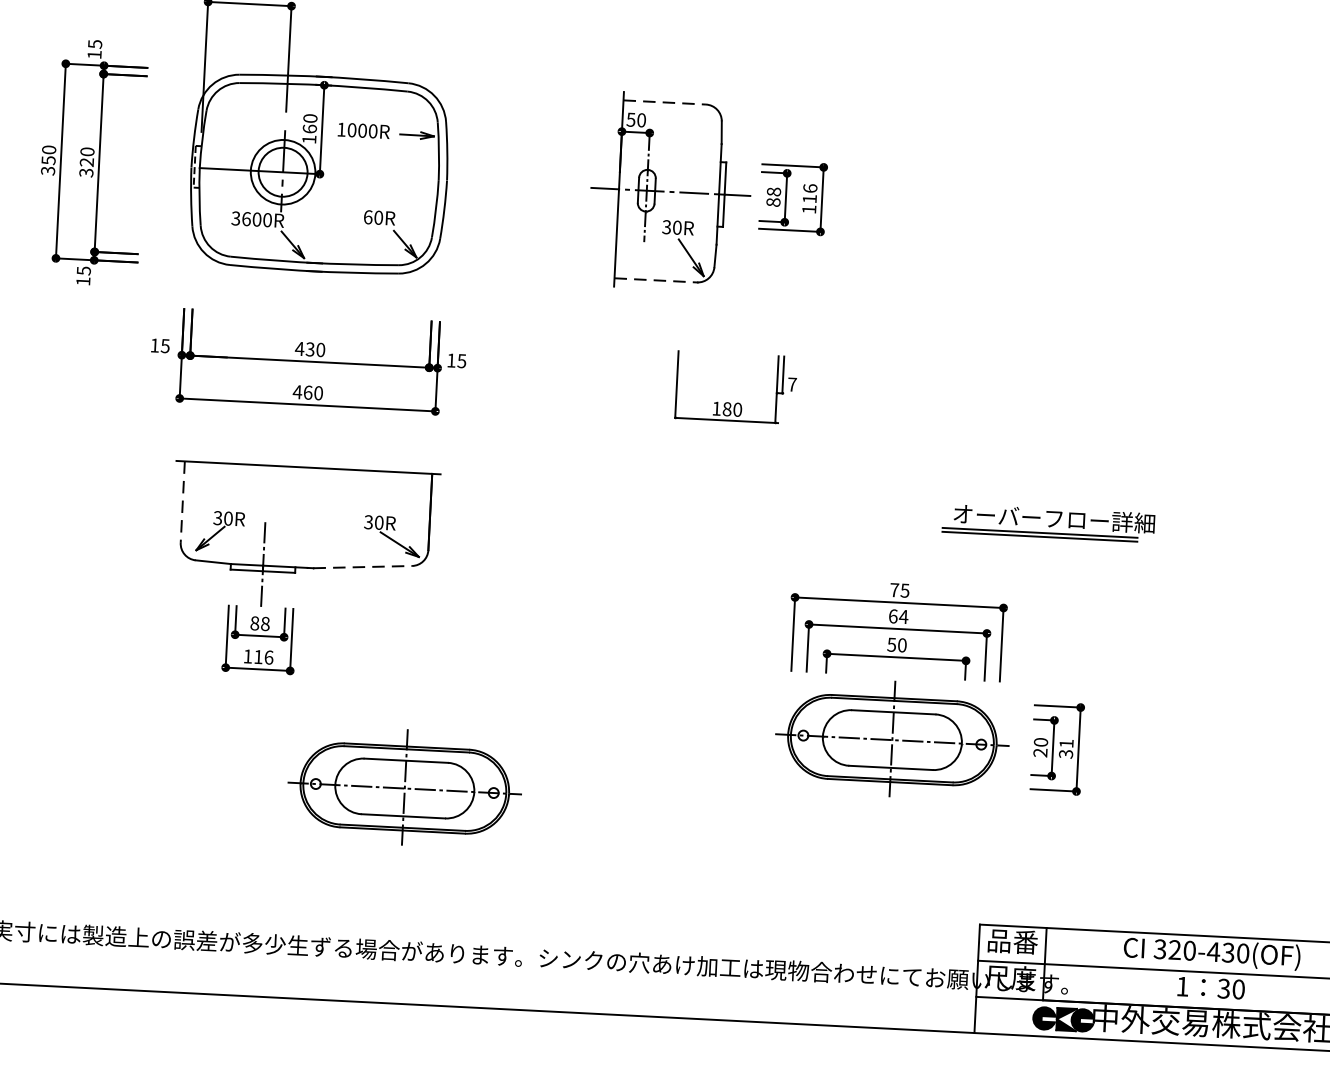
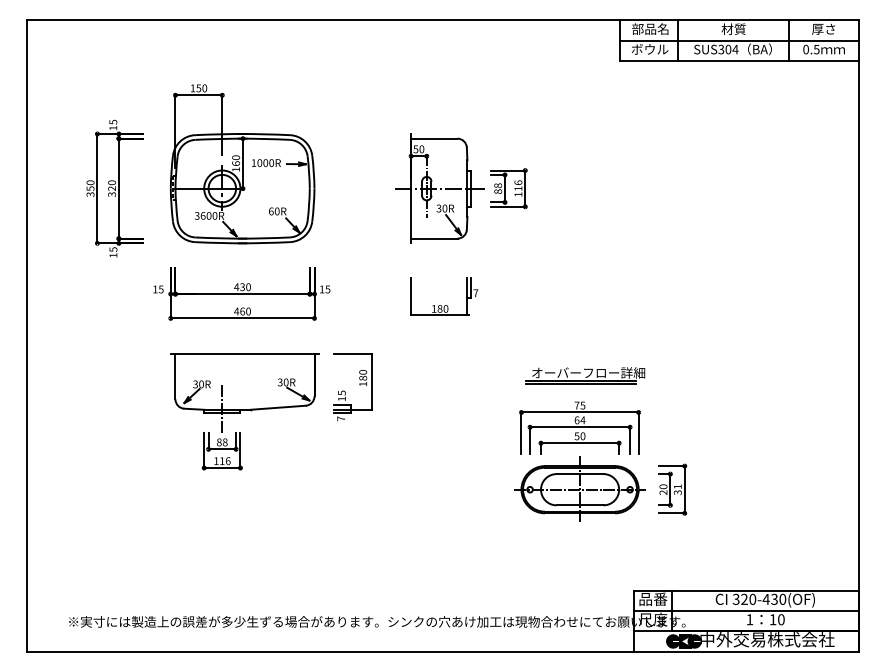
line: (665, 102) -> (434, 138), dashed -> solid
line: (656, 280) -> (434, 238), dashed -> solid
part: (735, 403) -> (444, 305), moved
line: (182, 502) -> (175, 376), dashed -> solid
part: (1048, 522) -> (585, 375), moved
part: (509, 534) -> (359, 385), added
line: (363, 566) -> (278, 407), dashed -> solid
part: (403, 786) -> (307, 529), removed
text: (1222, 988) -> (772, 619), 30 -> 10

